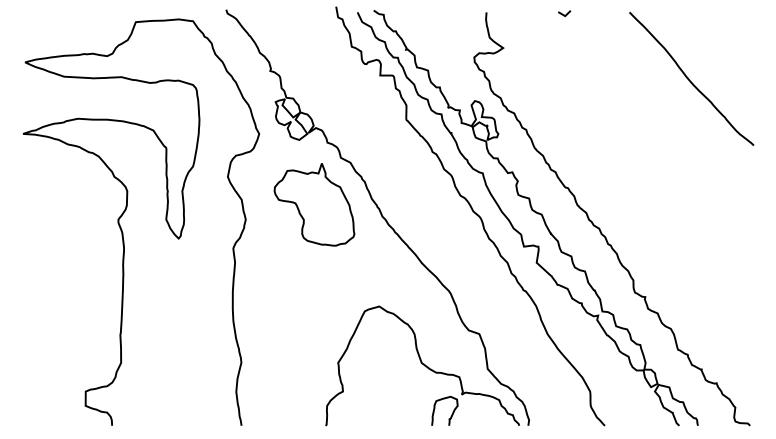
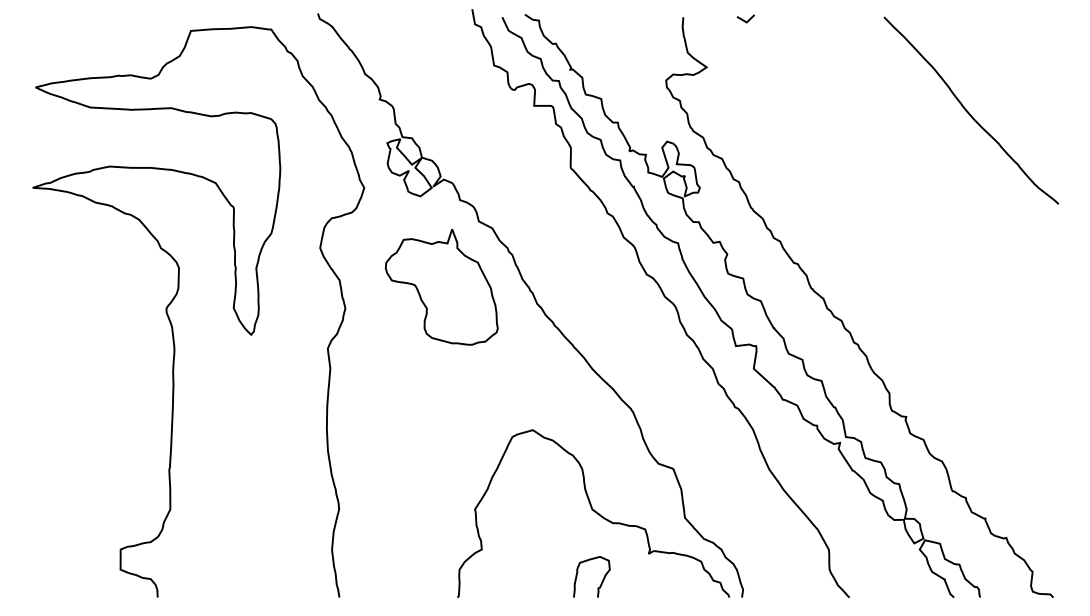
line: (564, 14) -> (745, 20), moved
curve: (451, 414) -> (601, 581), moved

